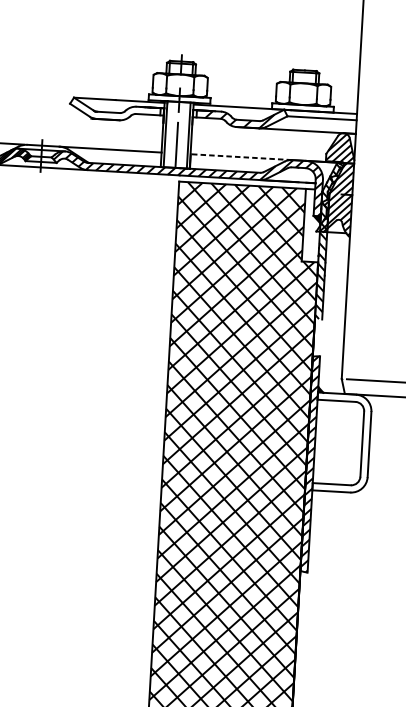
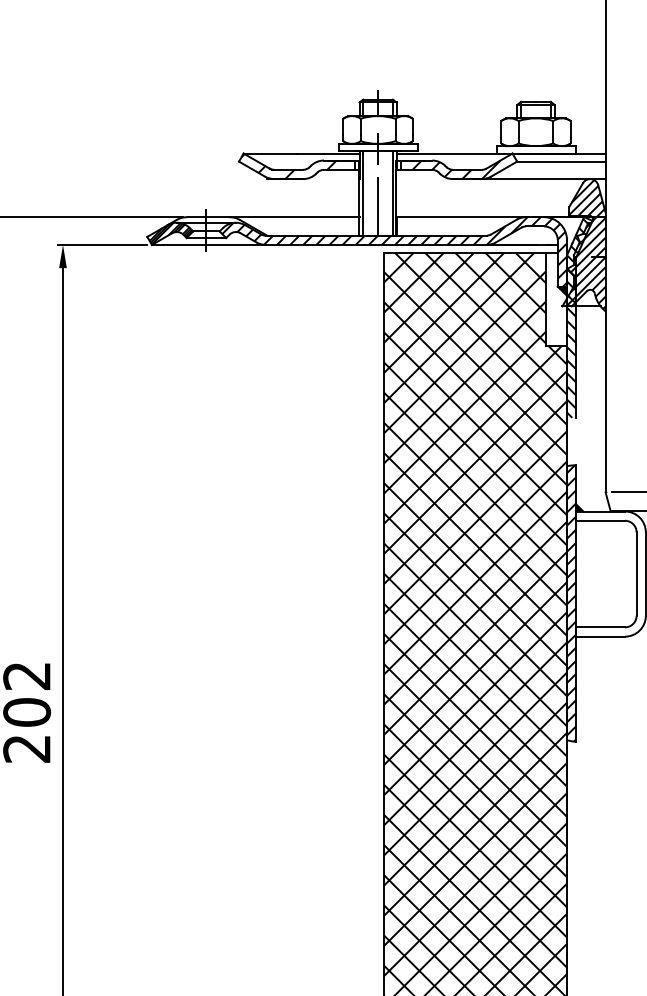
hatch: (108, 109) -> (288, 166), added
line: (241, 157) -> (461, 217), dashed -> solid

